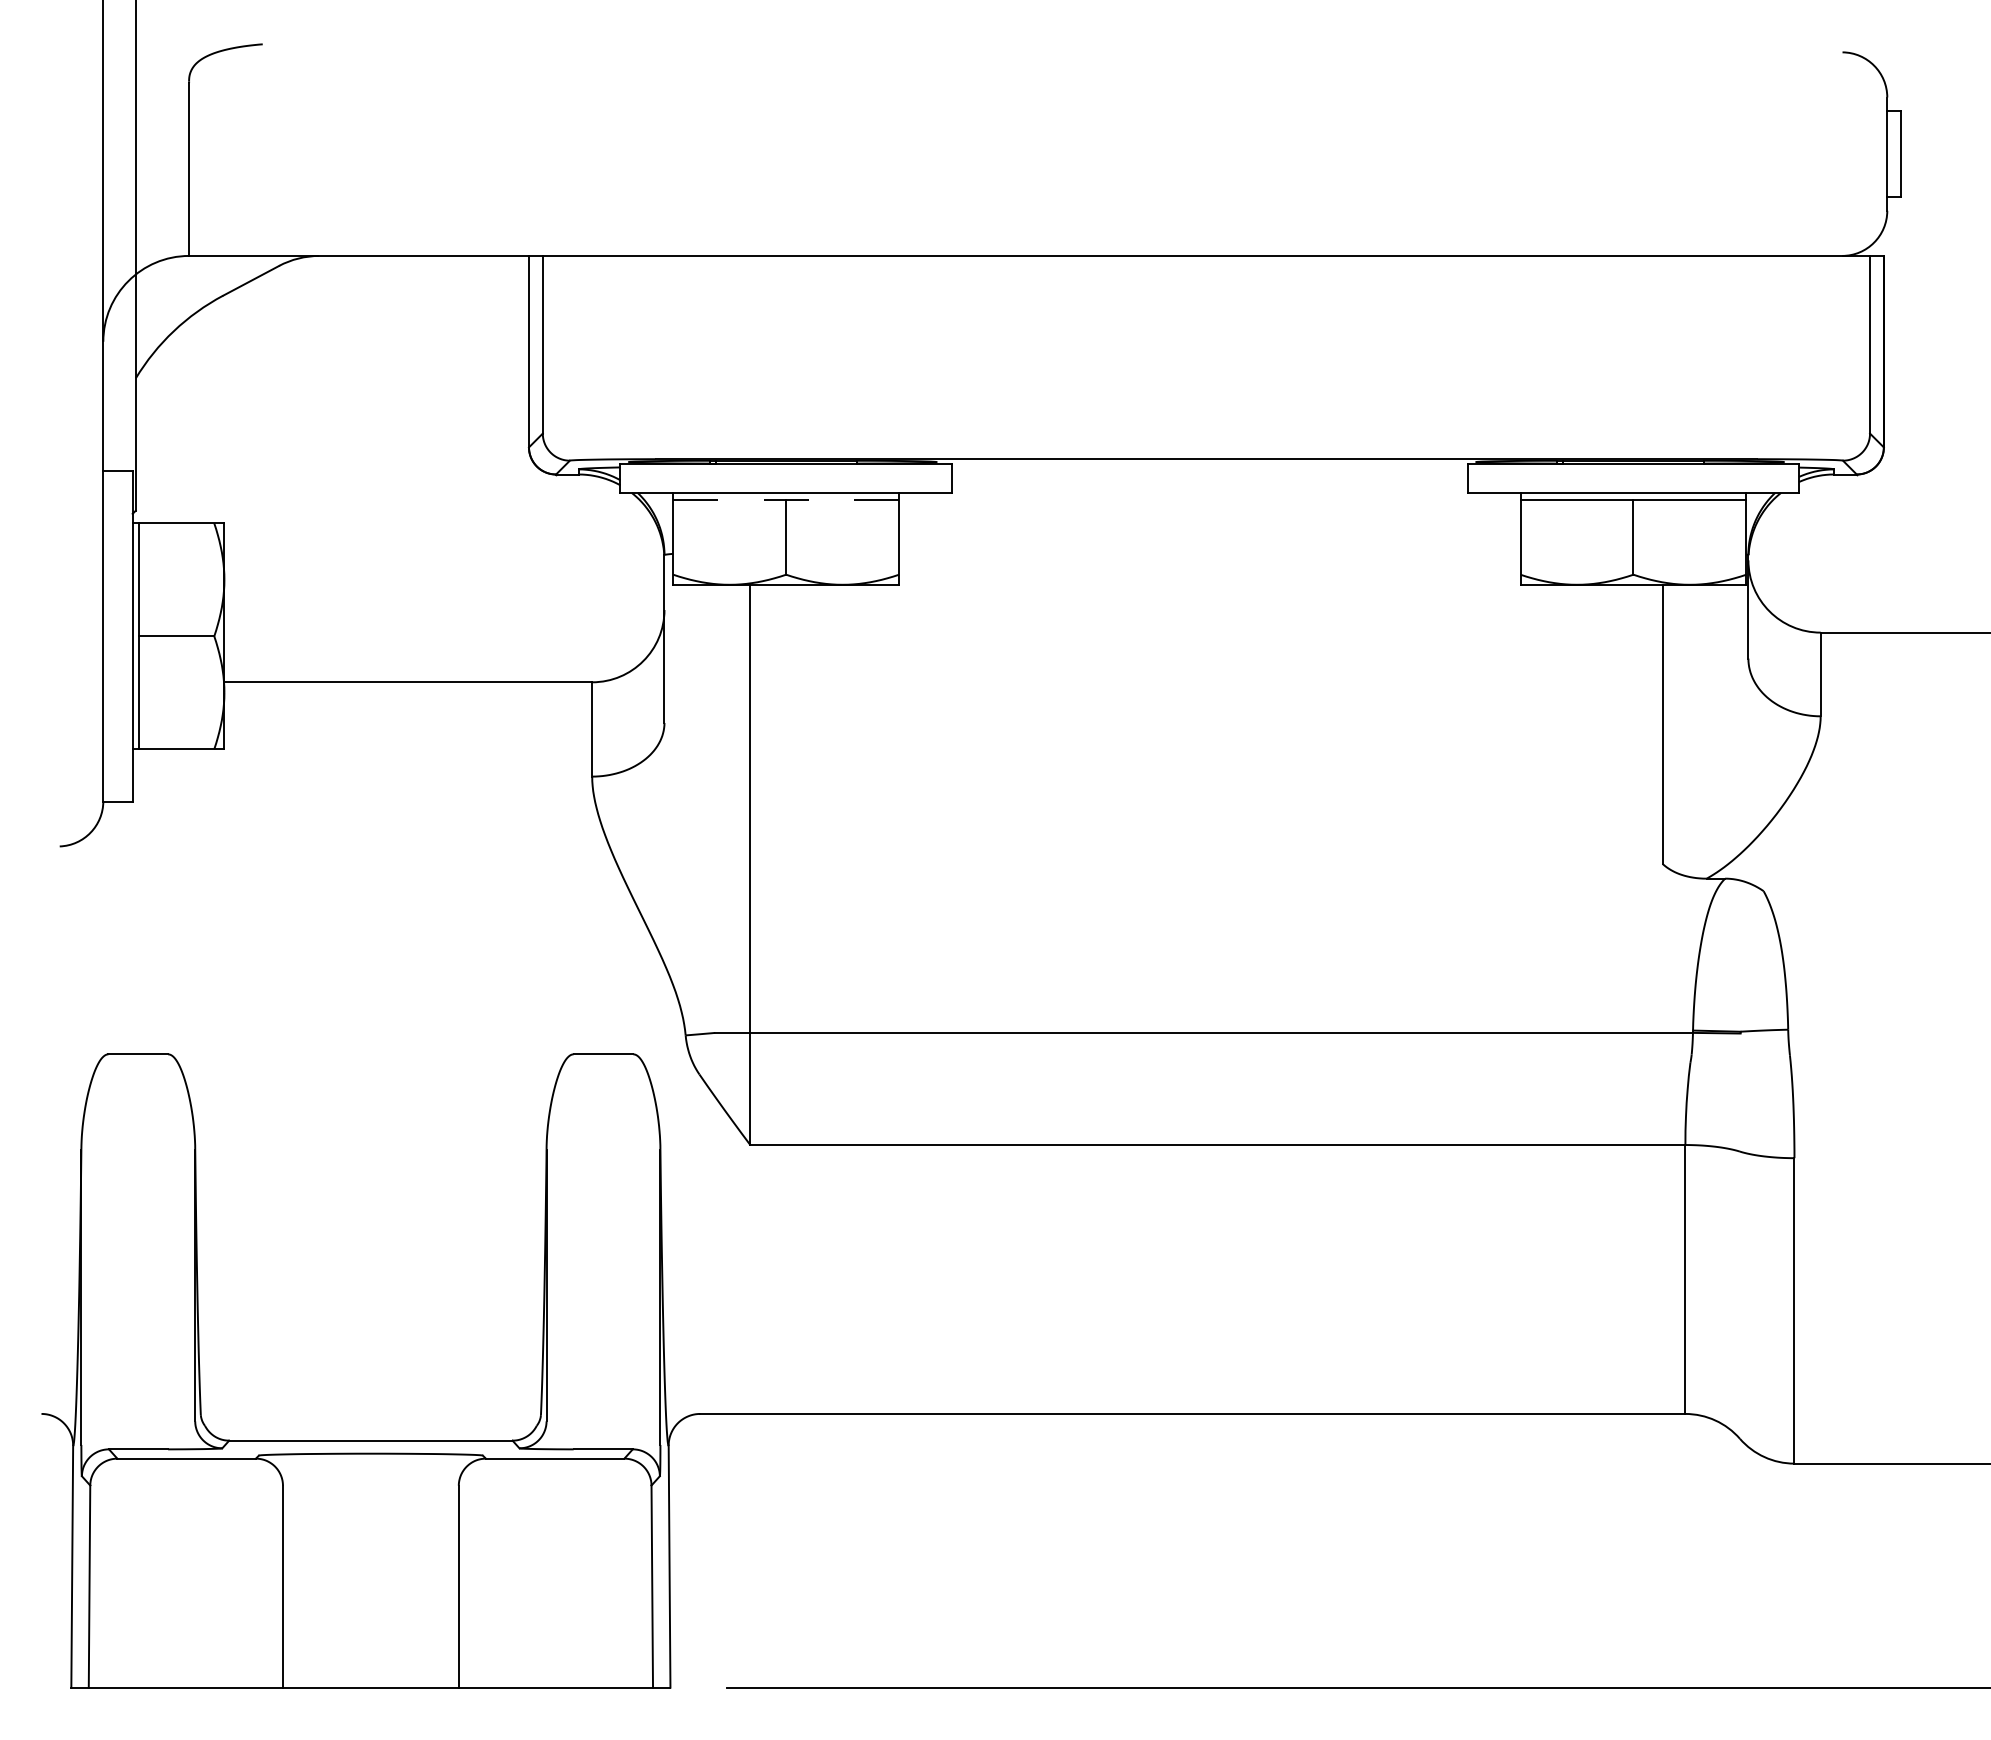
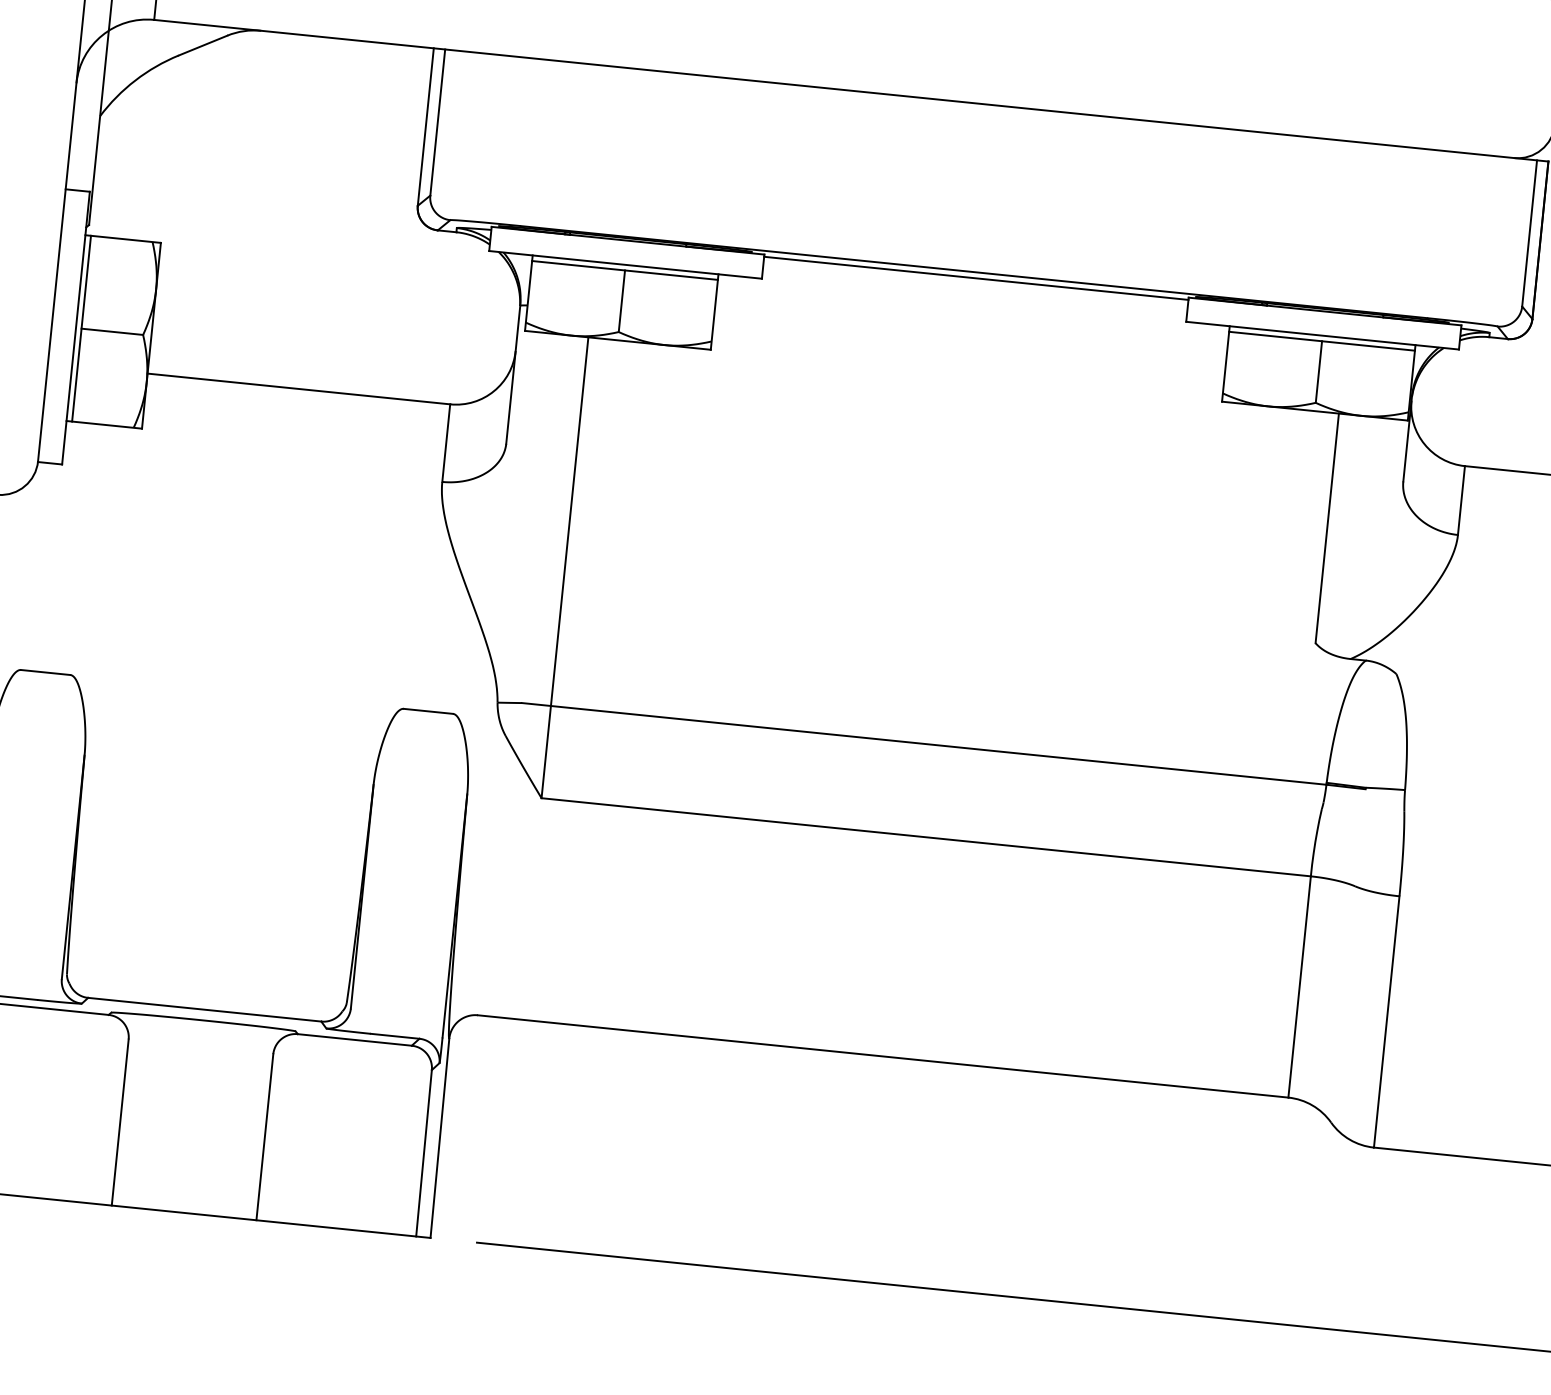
line: (1209, 466) -> (976, 278), added
line: (786, 499) -> (625, 270), dashed -> solid

